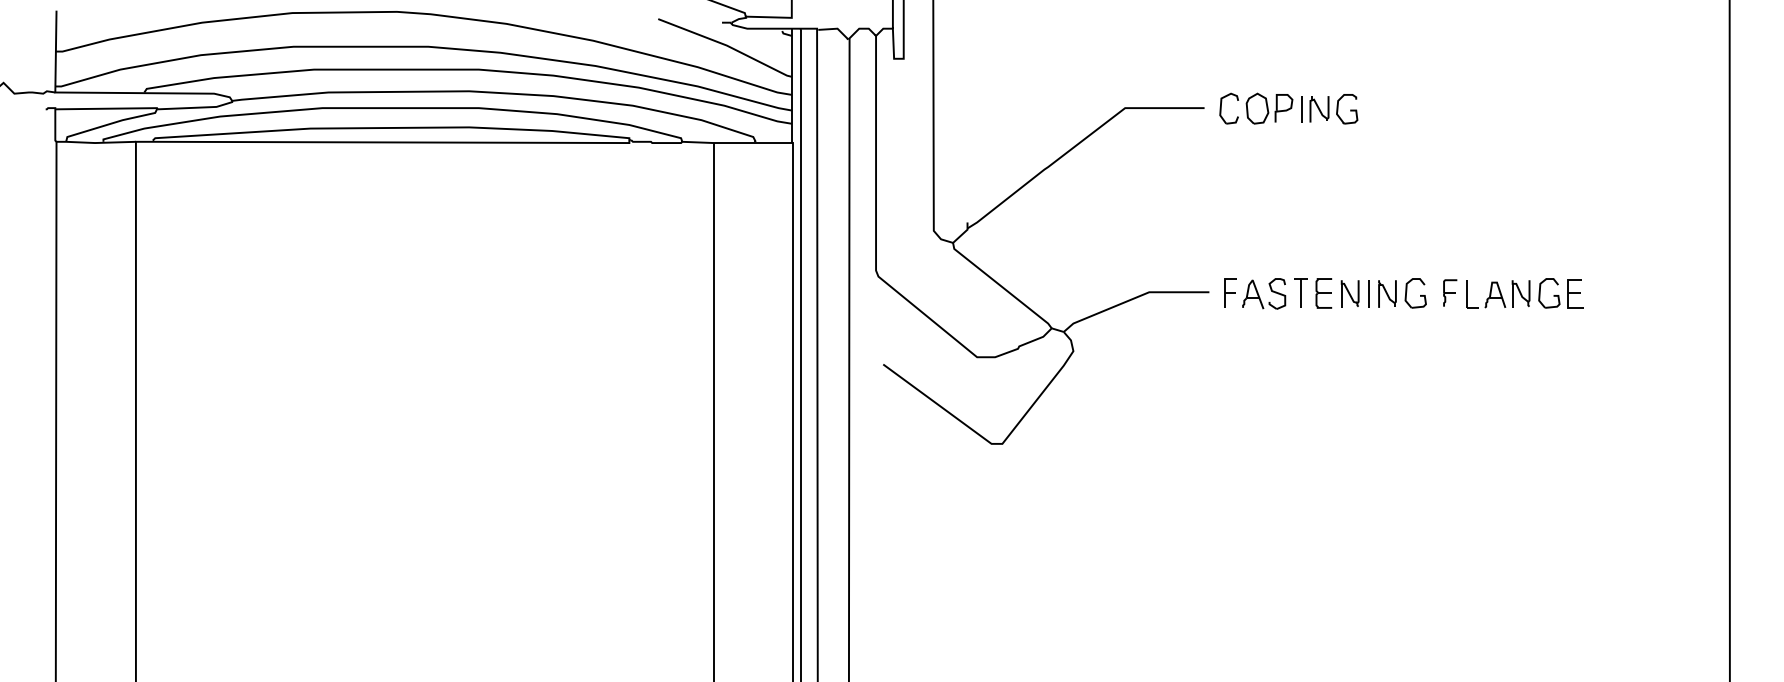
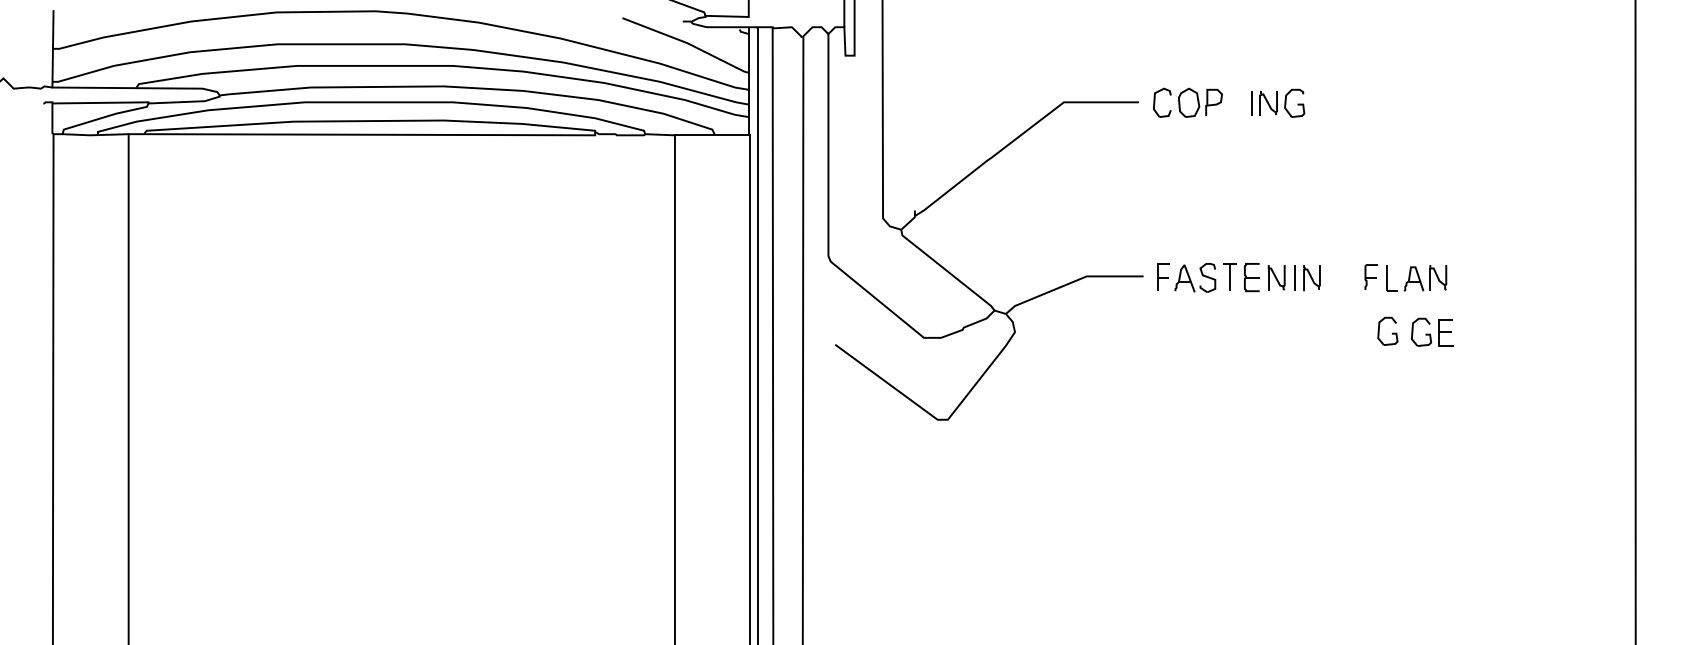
part: (1329, 109) -> (1277, 103), moved
part: (1415, 293) -> (1387, 331), moved
part: (1560, 293) -> (1432, 332), moved

